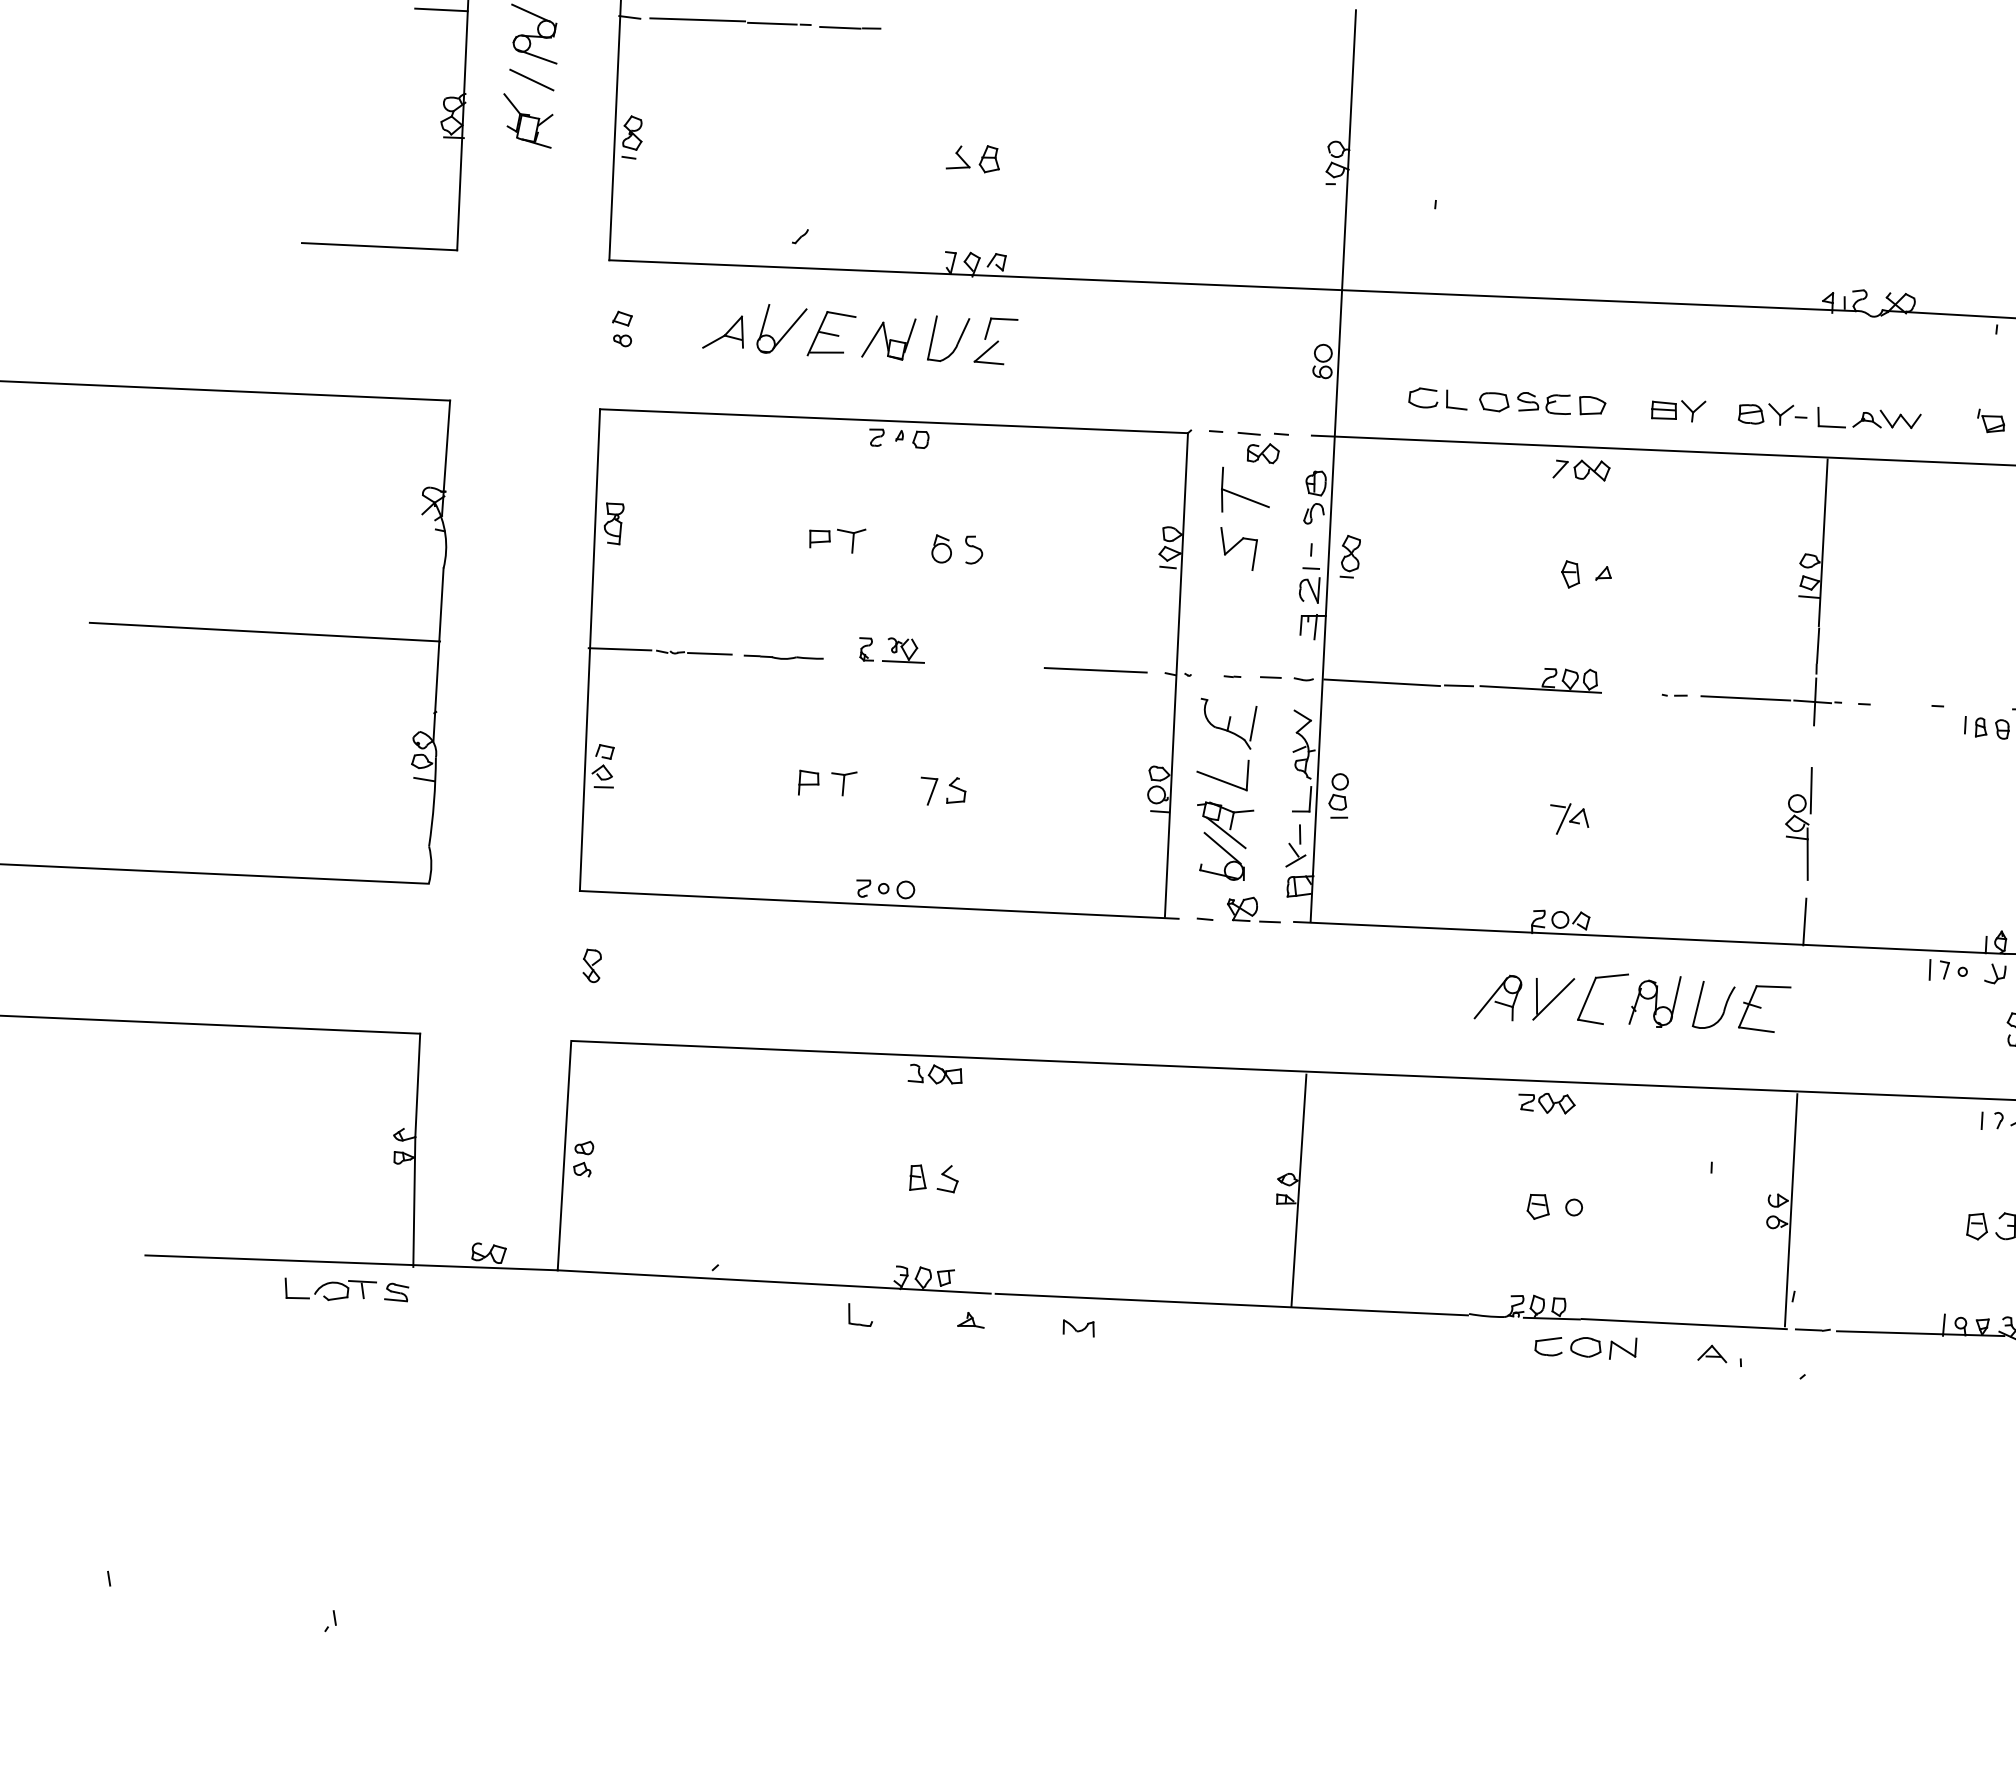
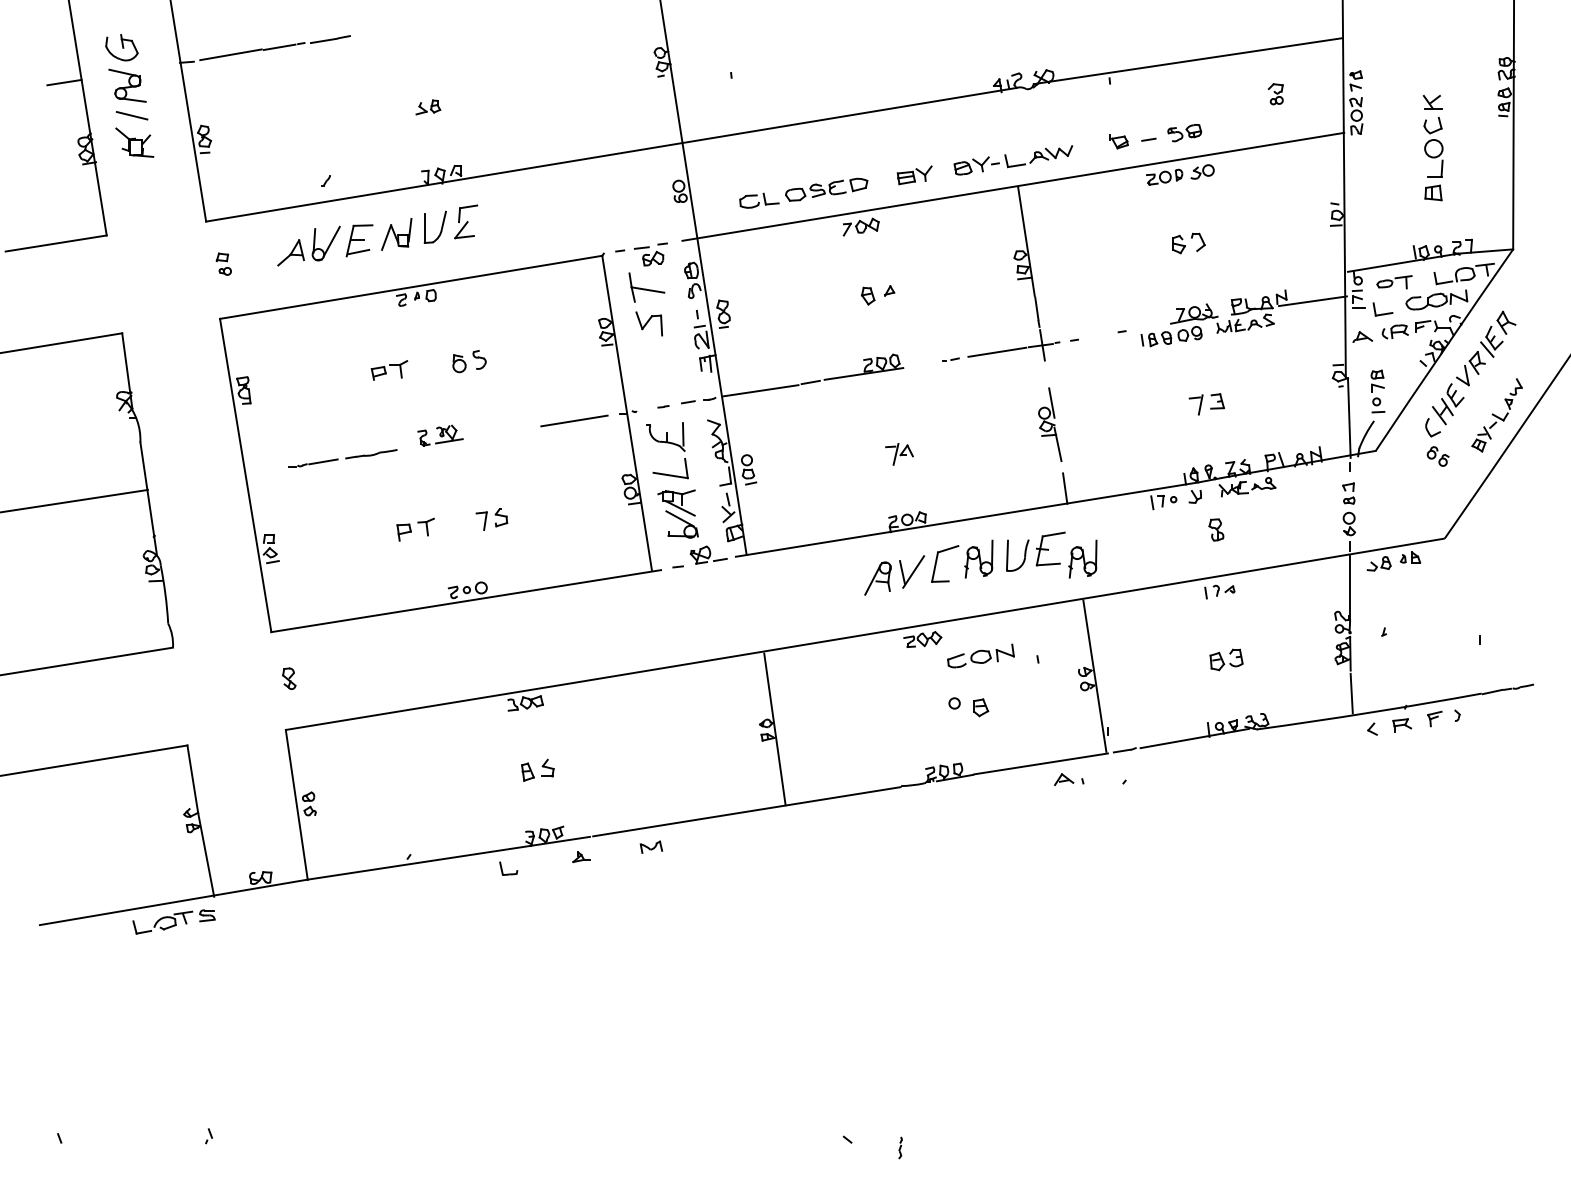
part: (975, 159) -> (428, 107), size x0.7
line: (619, 648) -> (264, 470), removed
part: (1809, 1031) -> (1082, 558), added
part: (1540, 1206) -> (981, 707), moved
part: (1585, 1344) -> (980, 655), moved

